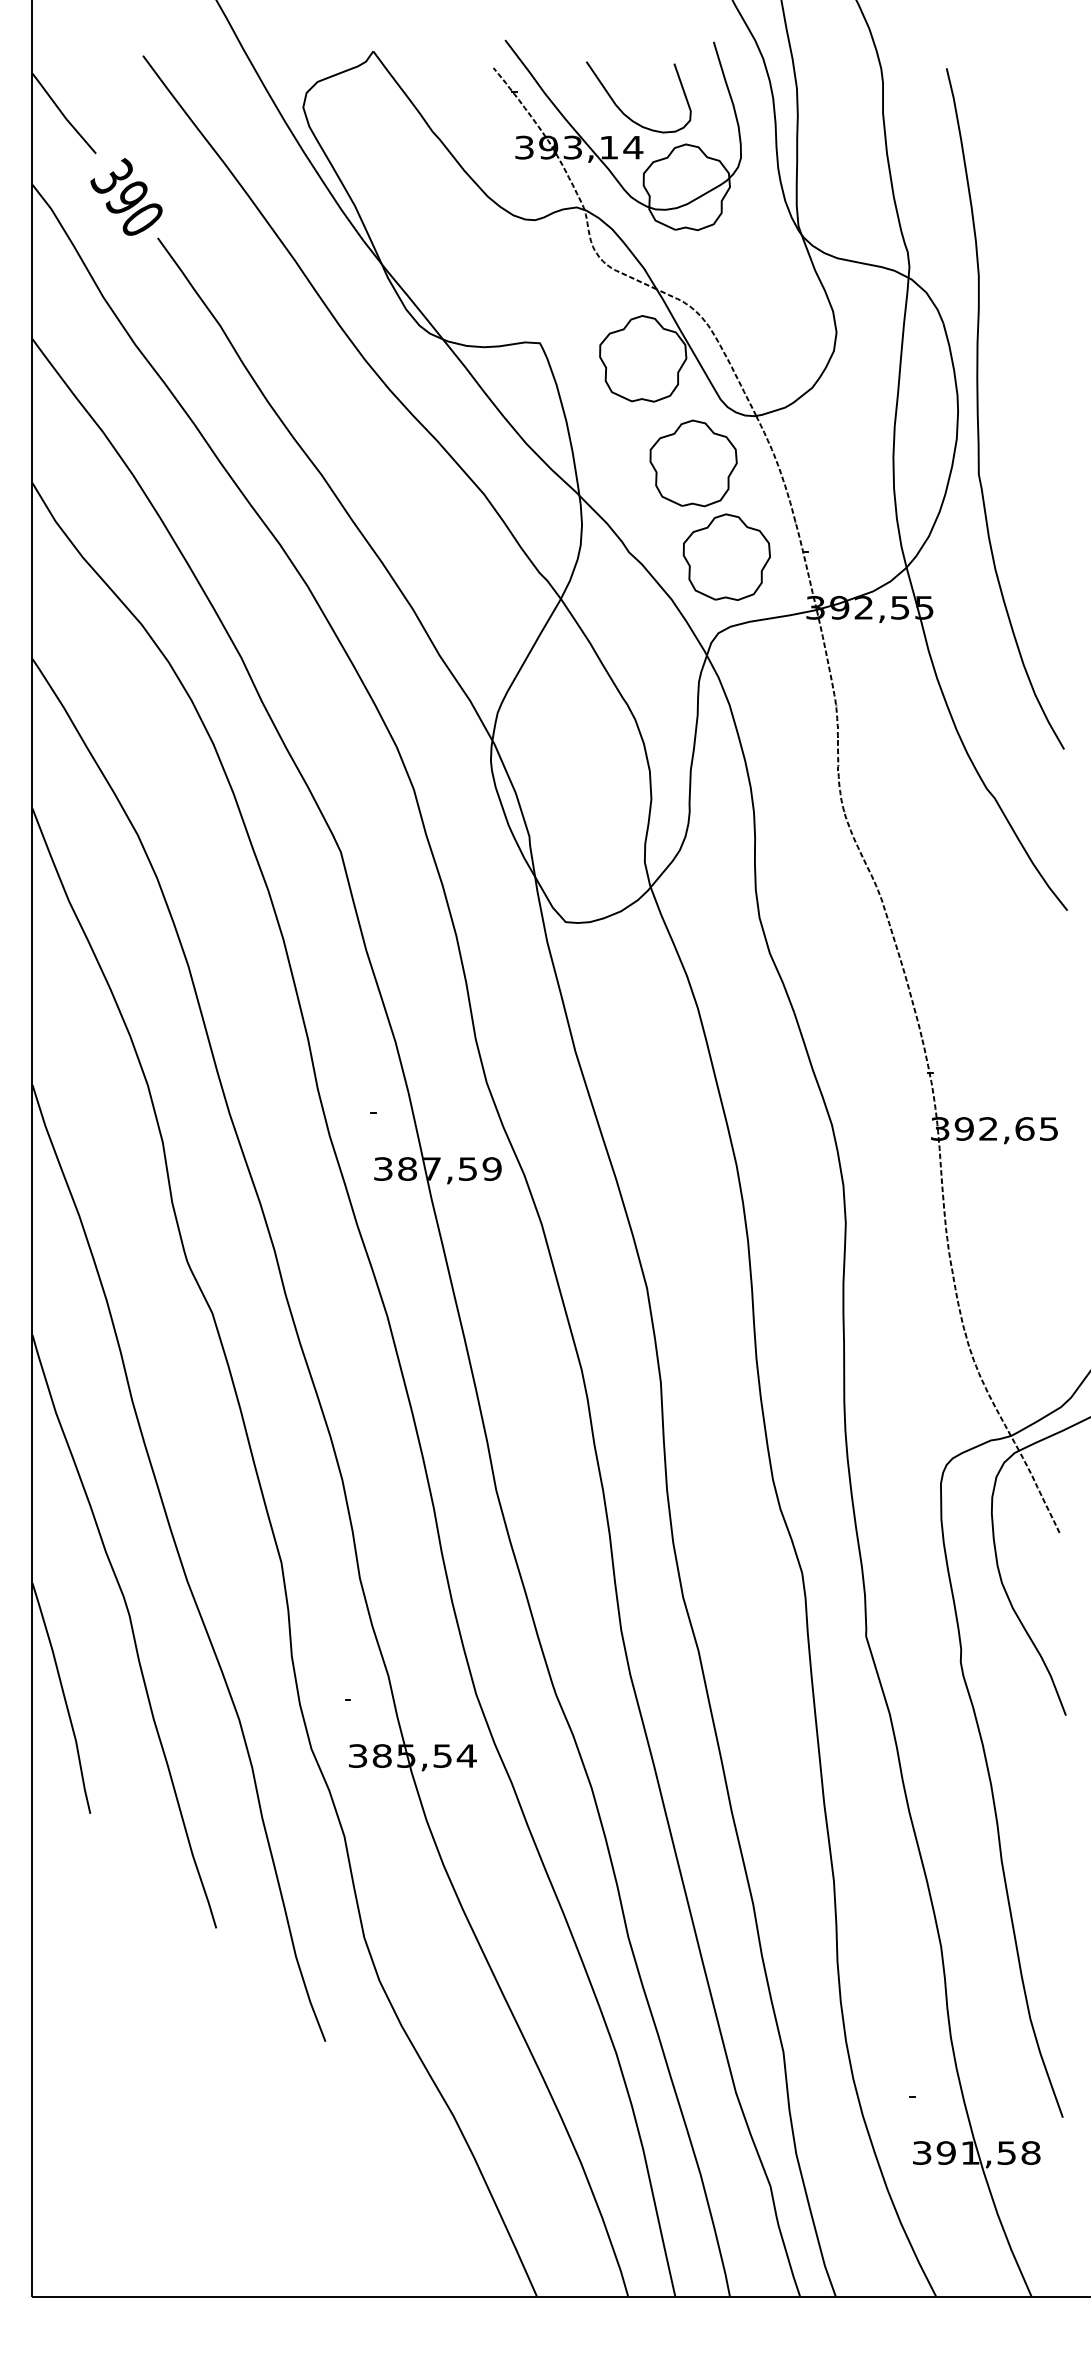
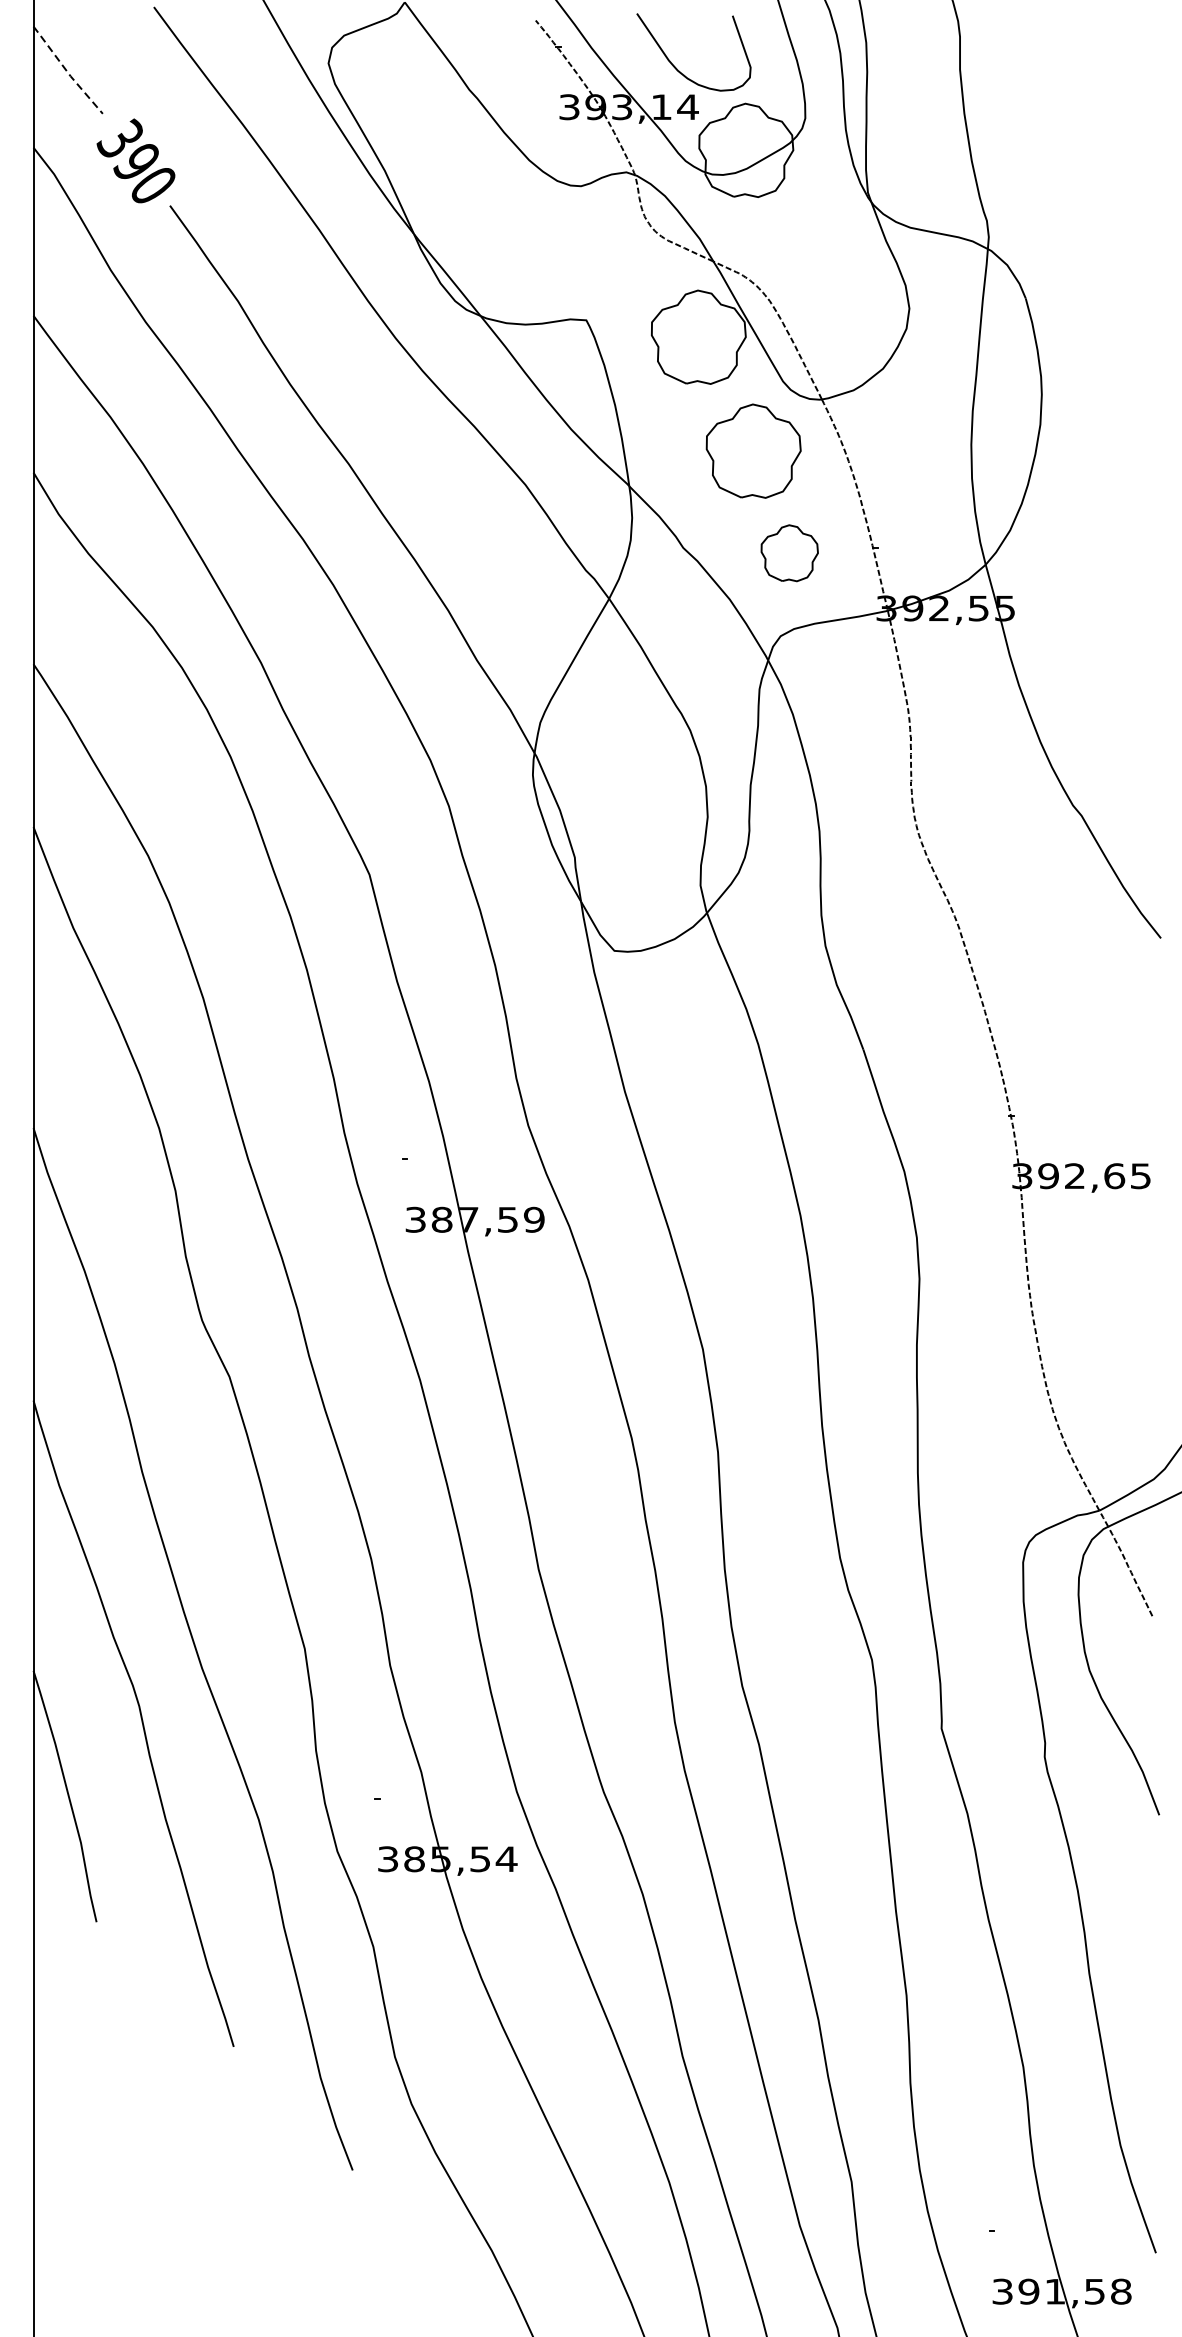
line: (63, 114) -> (67, 71), solid -> dashed
curve: (978, 408) -> (1064, 391), removed
part: (726, 556) -> (789, 552), size x0.6

